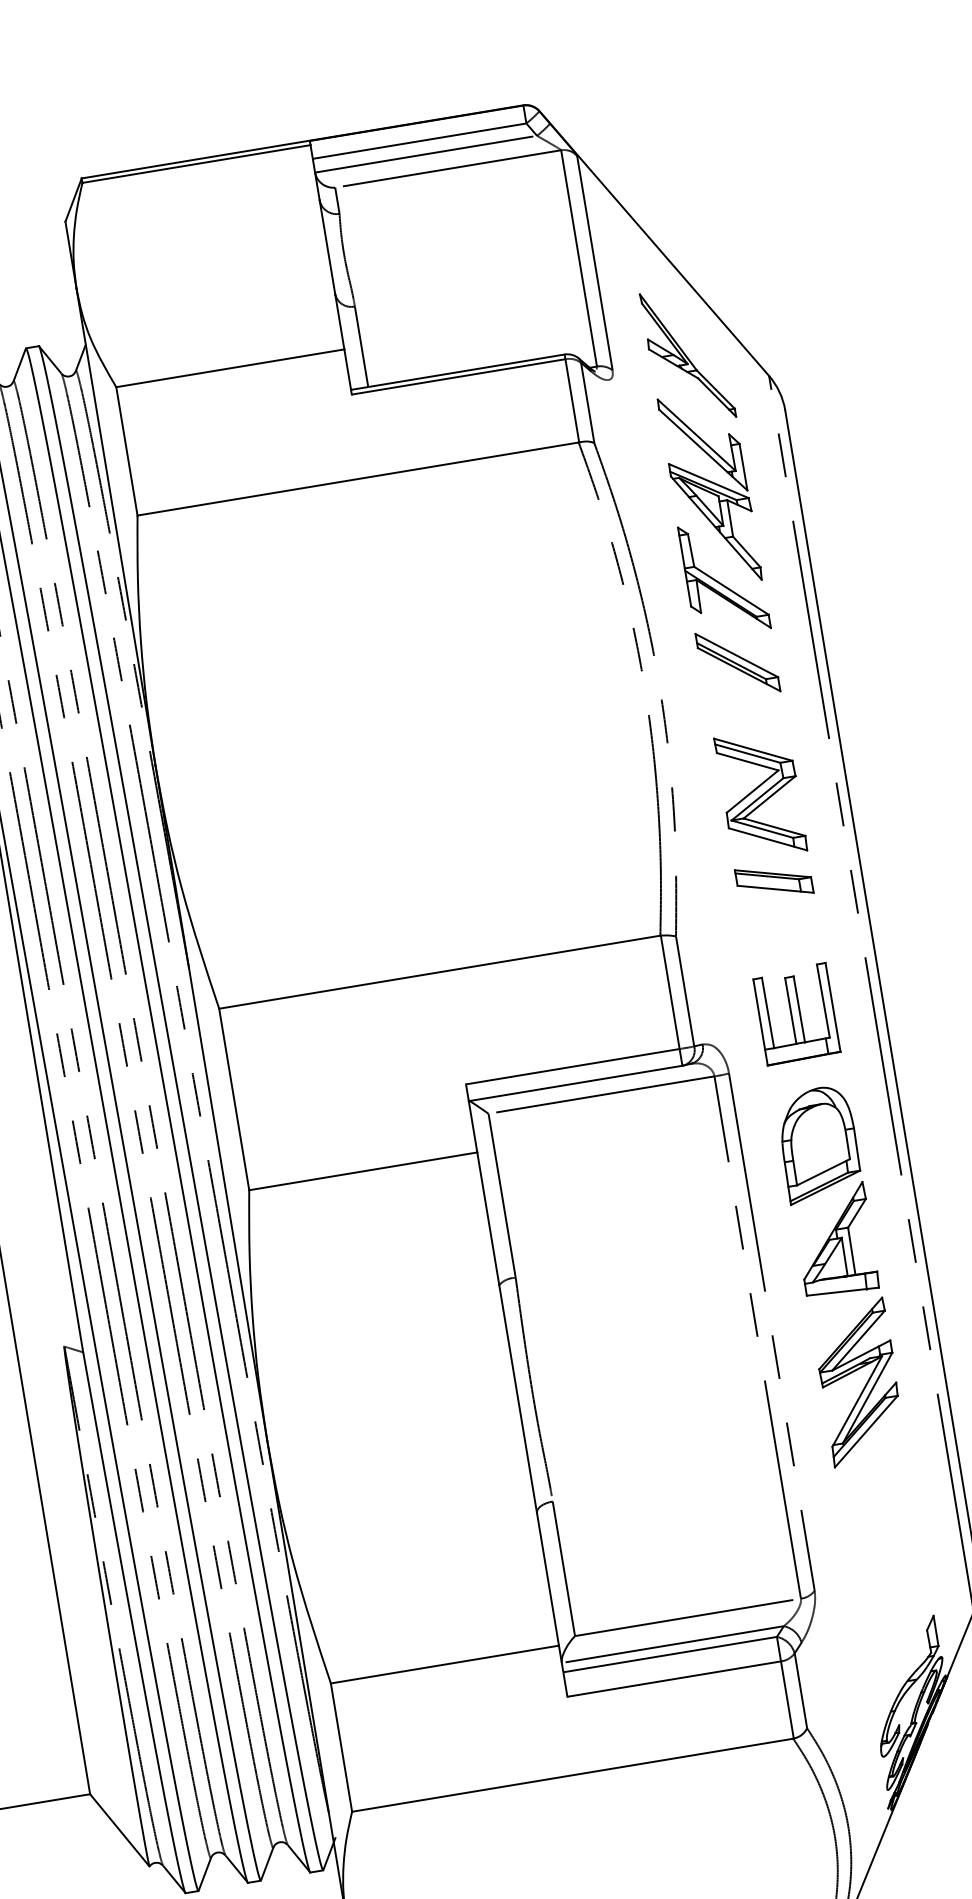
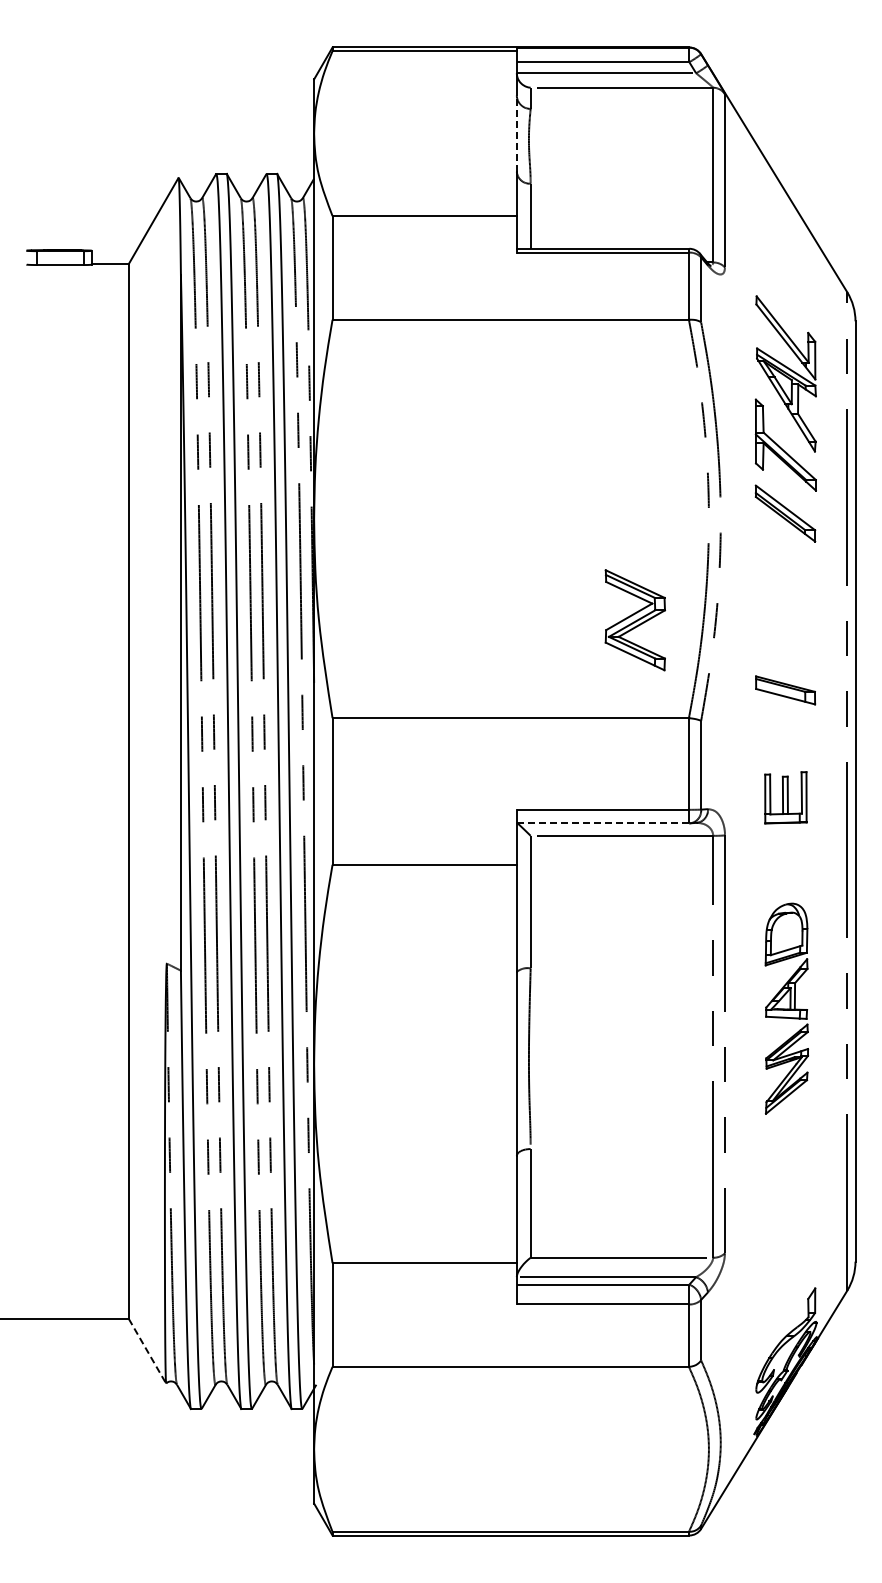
line: (327, 247) -> (516, 133), solid -> dashed
part: (688, 355) -> (786, 265), removed
part: (759, 794) -> (634, 620), moved
part: (796, 1014) -> (785, 797), size x0.7
line: (576, 1083) -> (603, 823), solid -> dashed
part: (840, 1275) -> (786, 1008), size x0.7
line: (119, 1830) -> (147, 1351), solid -> dashed

